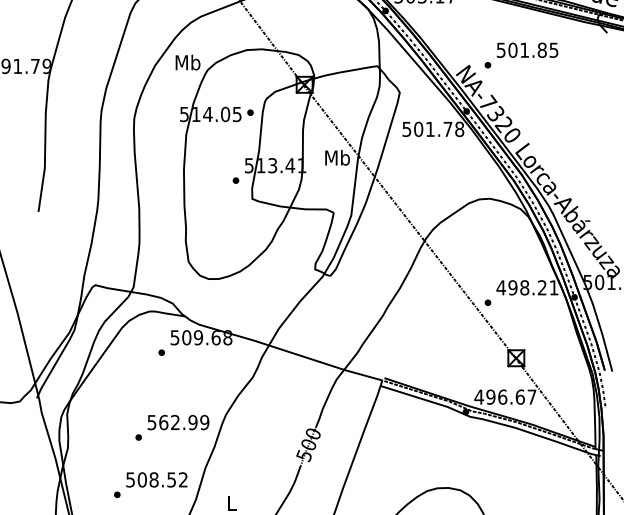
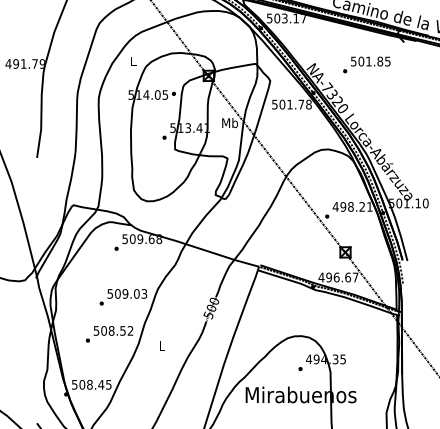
text: (520, 54) -> (366, 64), moved
text: (187, 62) -> (133, 61), Mb -> L
text: (184, 421) -> (131, 293), 562.99 -> 509.03

